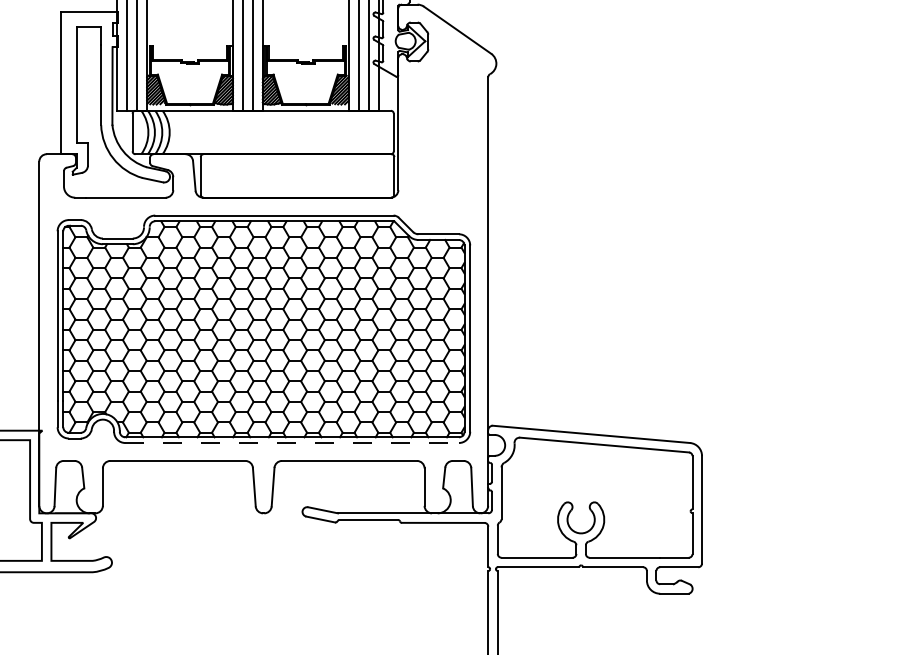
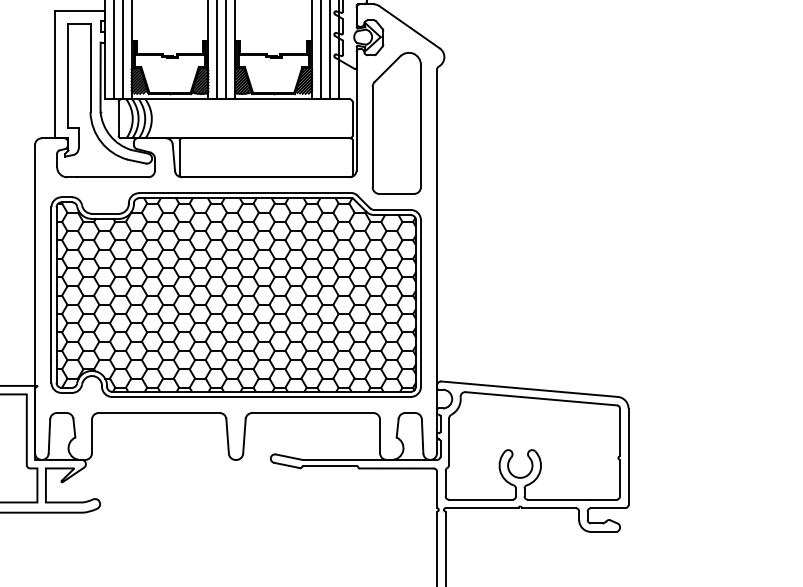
part: (443, 137) -> (397, 123), added
line: (292, 443) -> (261, 397), dashed -> solid

